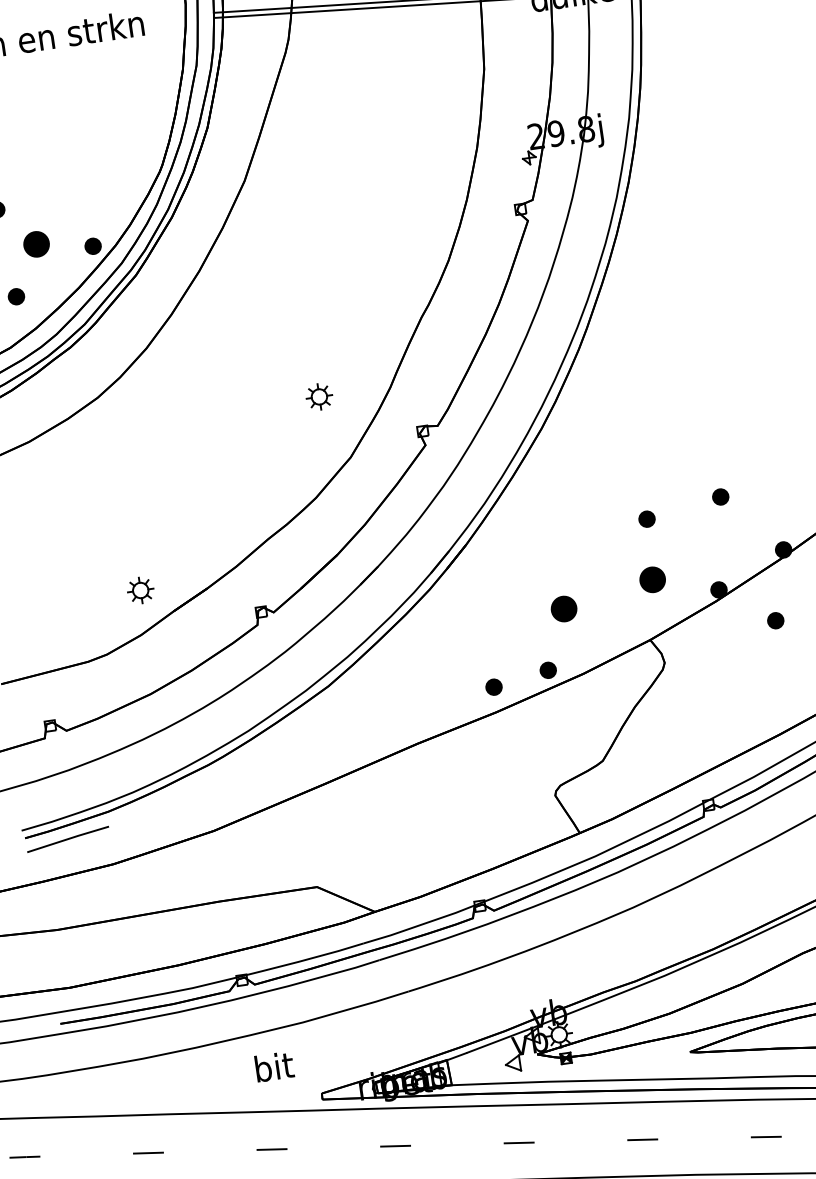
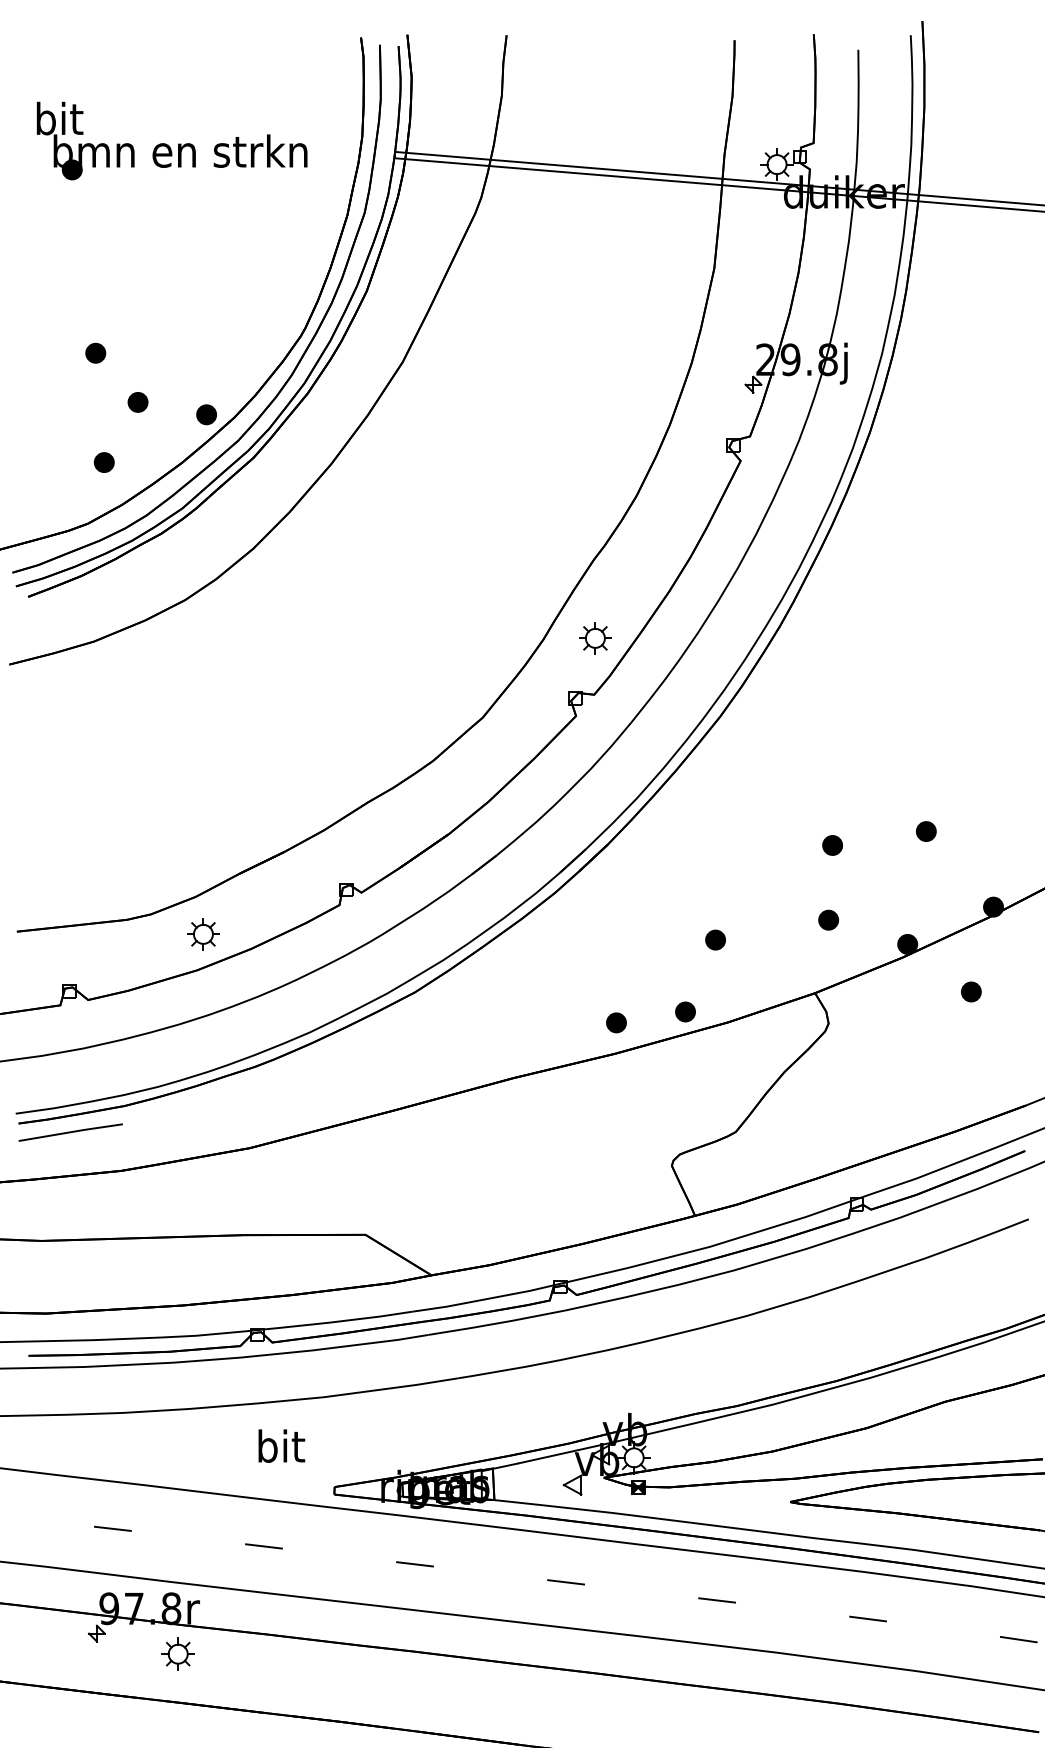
part: (36, 244) -> (137, 402), size x0.62
part: (319, 397) -> (595, 638), moved
part: (652, 579) -> (828, 919), size x0.62
part: (140, 590) -> (203, 934), moved
part: (563, 608) -> (715, 939), size x0.62

